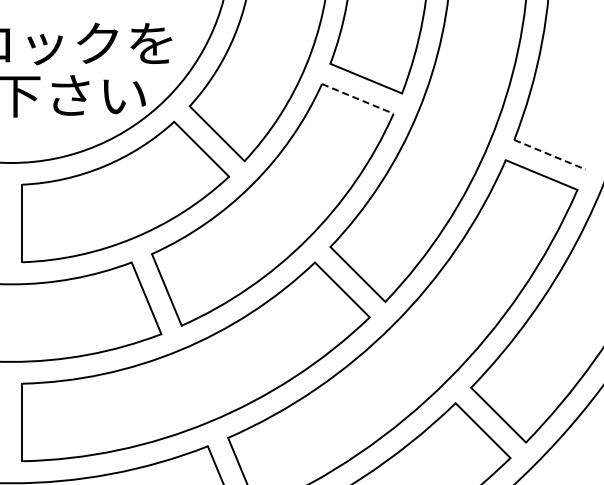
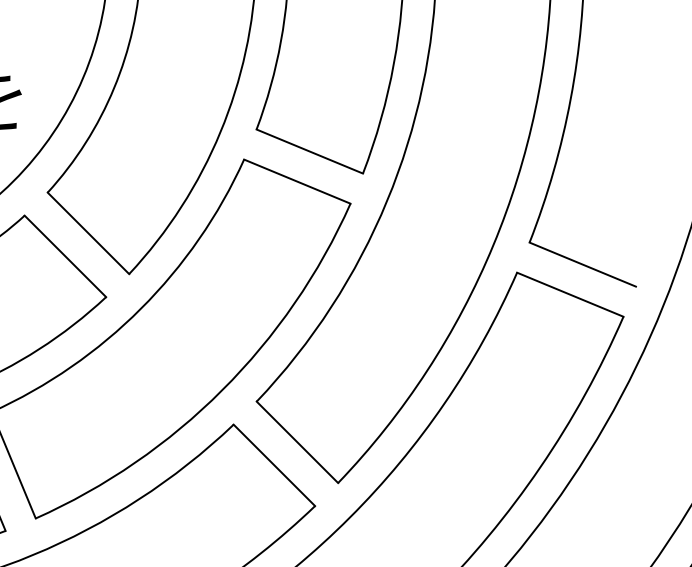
line: (357, 98) -> (296, 181), dashed -> solid
line: (550, 154) -> (583, 264), dashed -> solid

